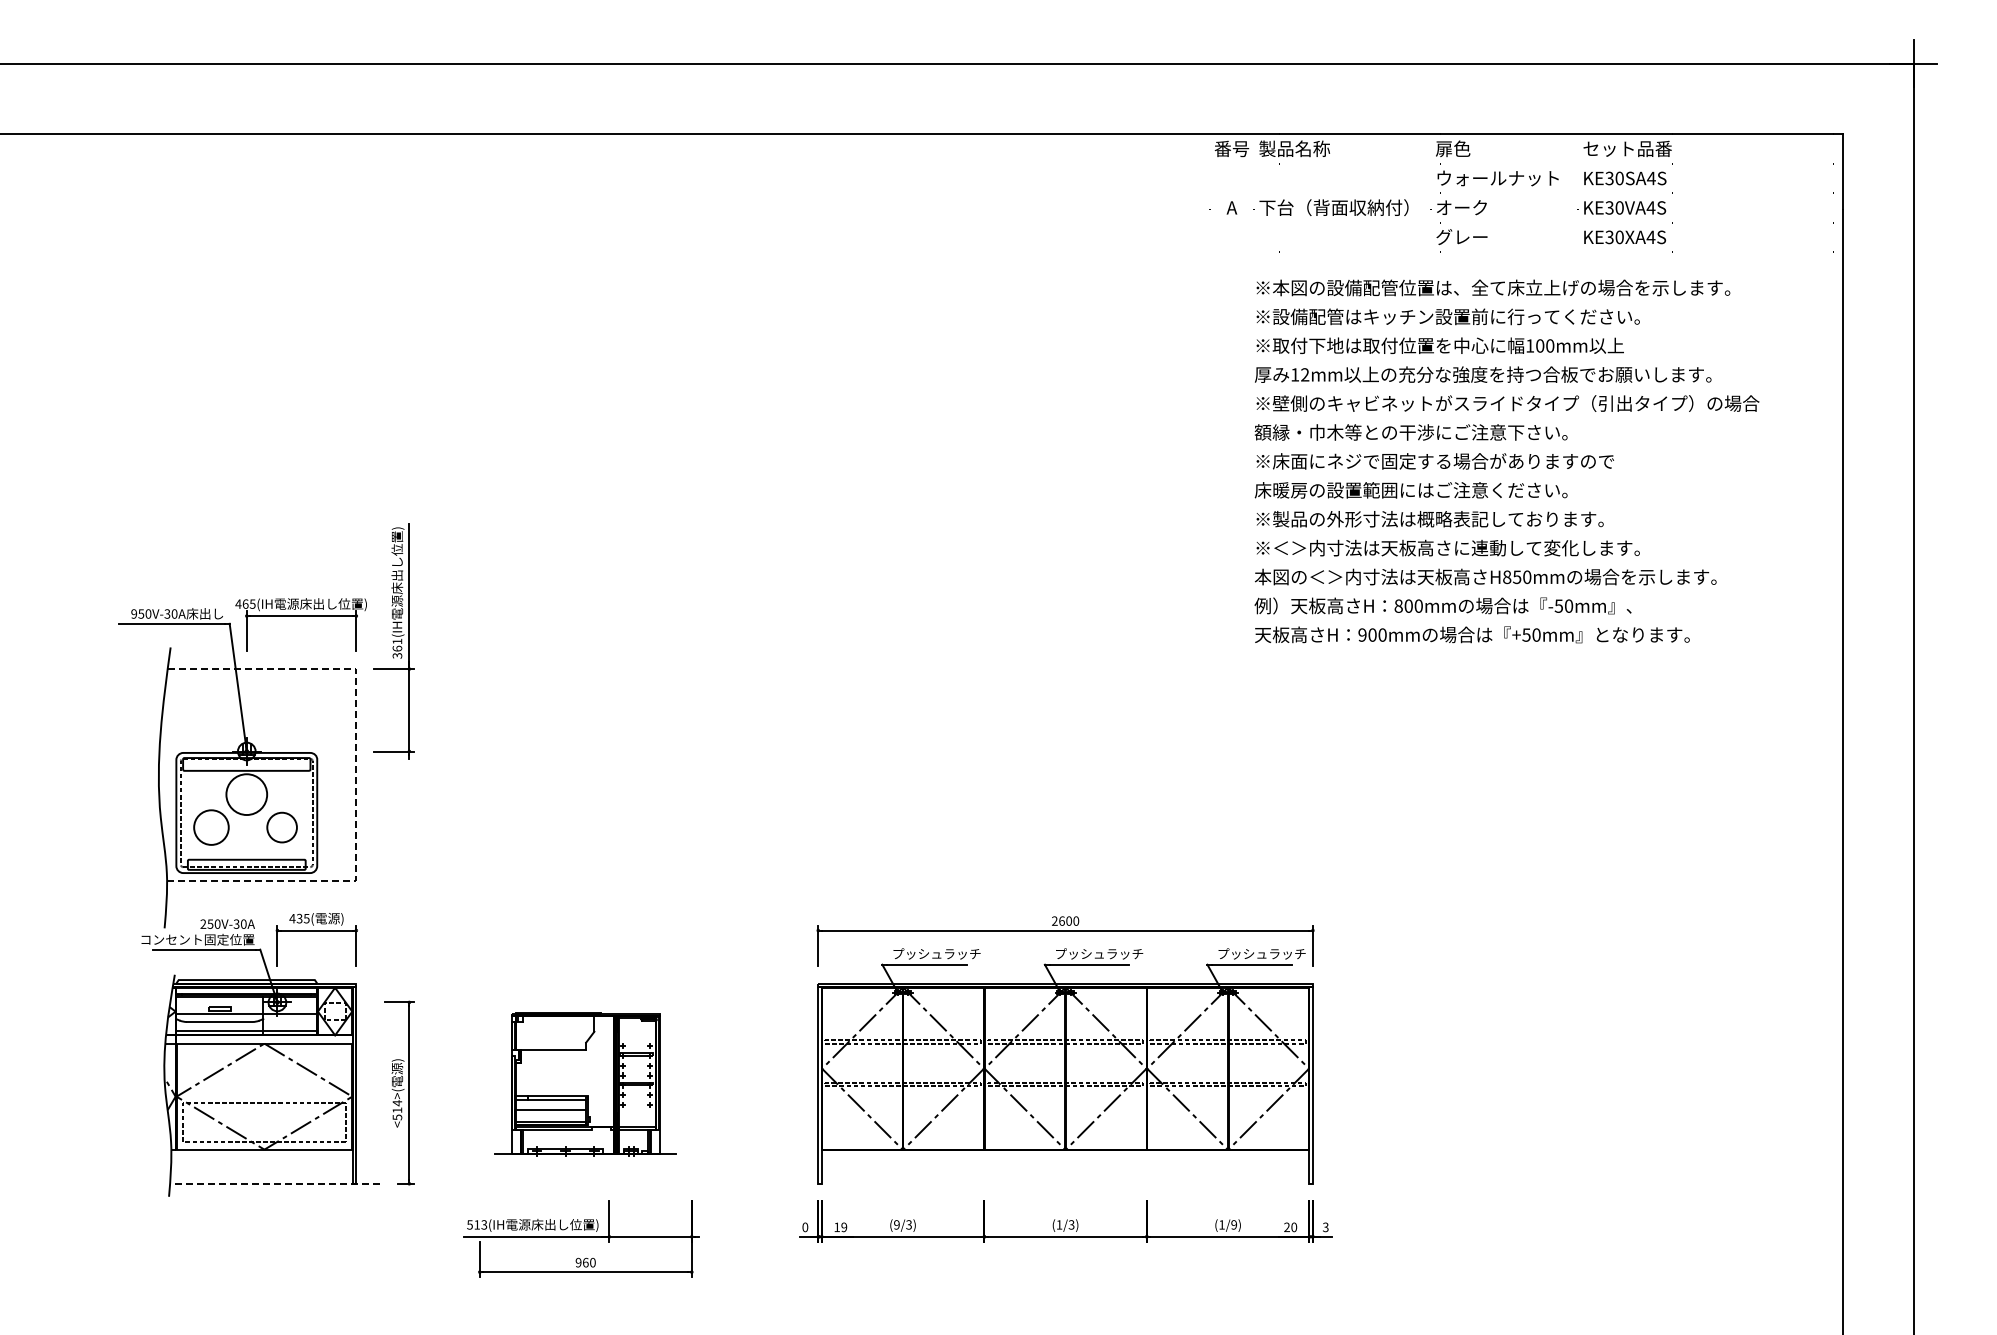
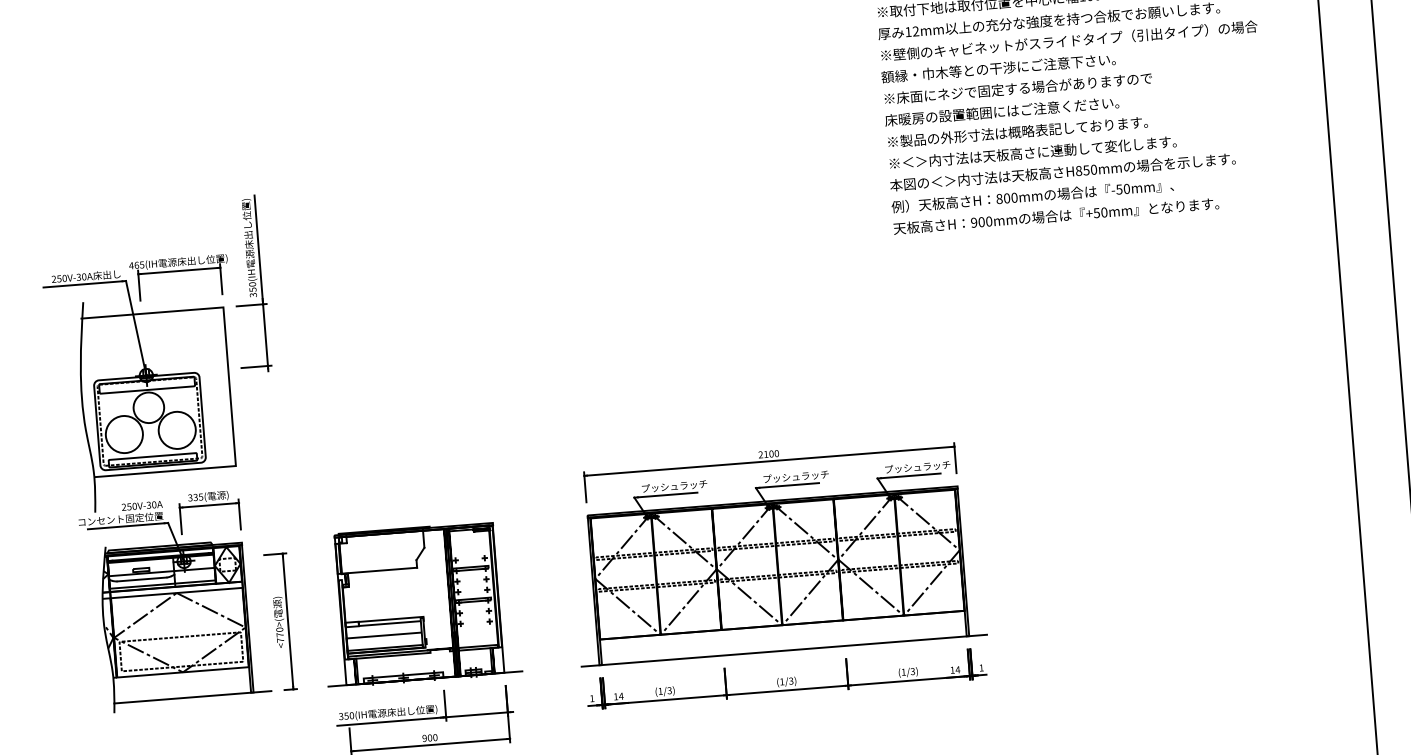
text: (134, 613) -> (54, 278), 950V-30A -> 250V-30A
text: (397, 644) -> (252, 286), 361 -> 350
line: (356, 773) -> (229, 385), dashed -> solid
circle: (211, 827) -> (124, 434), size x1.43
circle: (281, 827) -> (176, 430), size x1.67
text: (292, 918) -> (190, 497), 435( -> 335(
text: (1061, 920) -> (765, 453), 2600 -> 2100
part: (585, 1083) -> (419, 603), size x1.43
text: (397, 1110) -> (280, 635), <514> -> <770>
line: (274, 1183) -> (192, 697), dashed -> solid
line: (1065, 1183) -> (784, 650), added
text: (477, 1224) -> (346, 715), 513 -> 350
text: (896, 1224) -> (660, 691), (9/3) -> (1/3)
text: (1233, 1224) -> (912, 671), (1/9) -> (1/3)
text: (805, 1227) -> (592, 698), 0 -> 1
text: (844, 1227) -> (621, 696), 19 -> 14
text: (1290, 1227) -> (955, 670), 20 -> 14
text: (1325, 1227) -> (981, 668), 3 -> 1
text: (585, 1262) -> (429, 737), 960 -> 900

